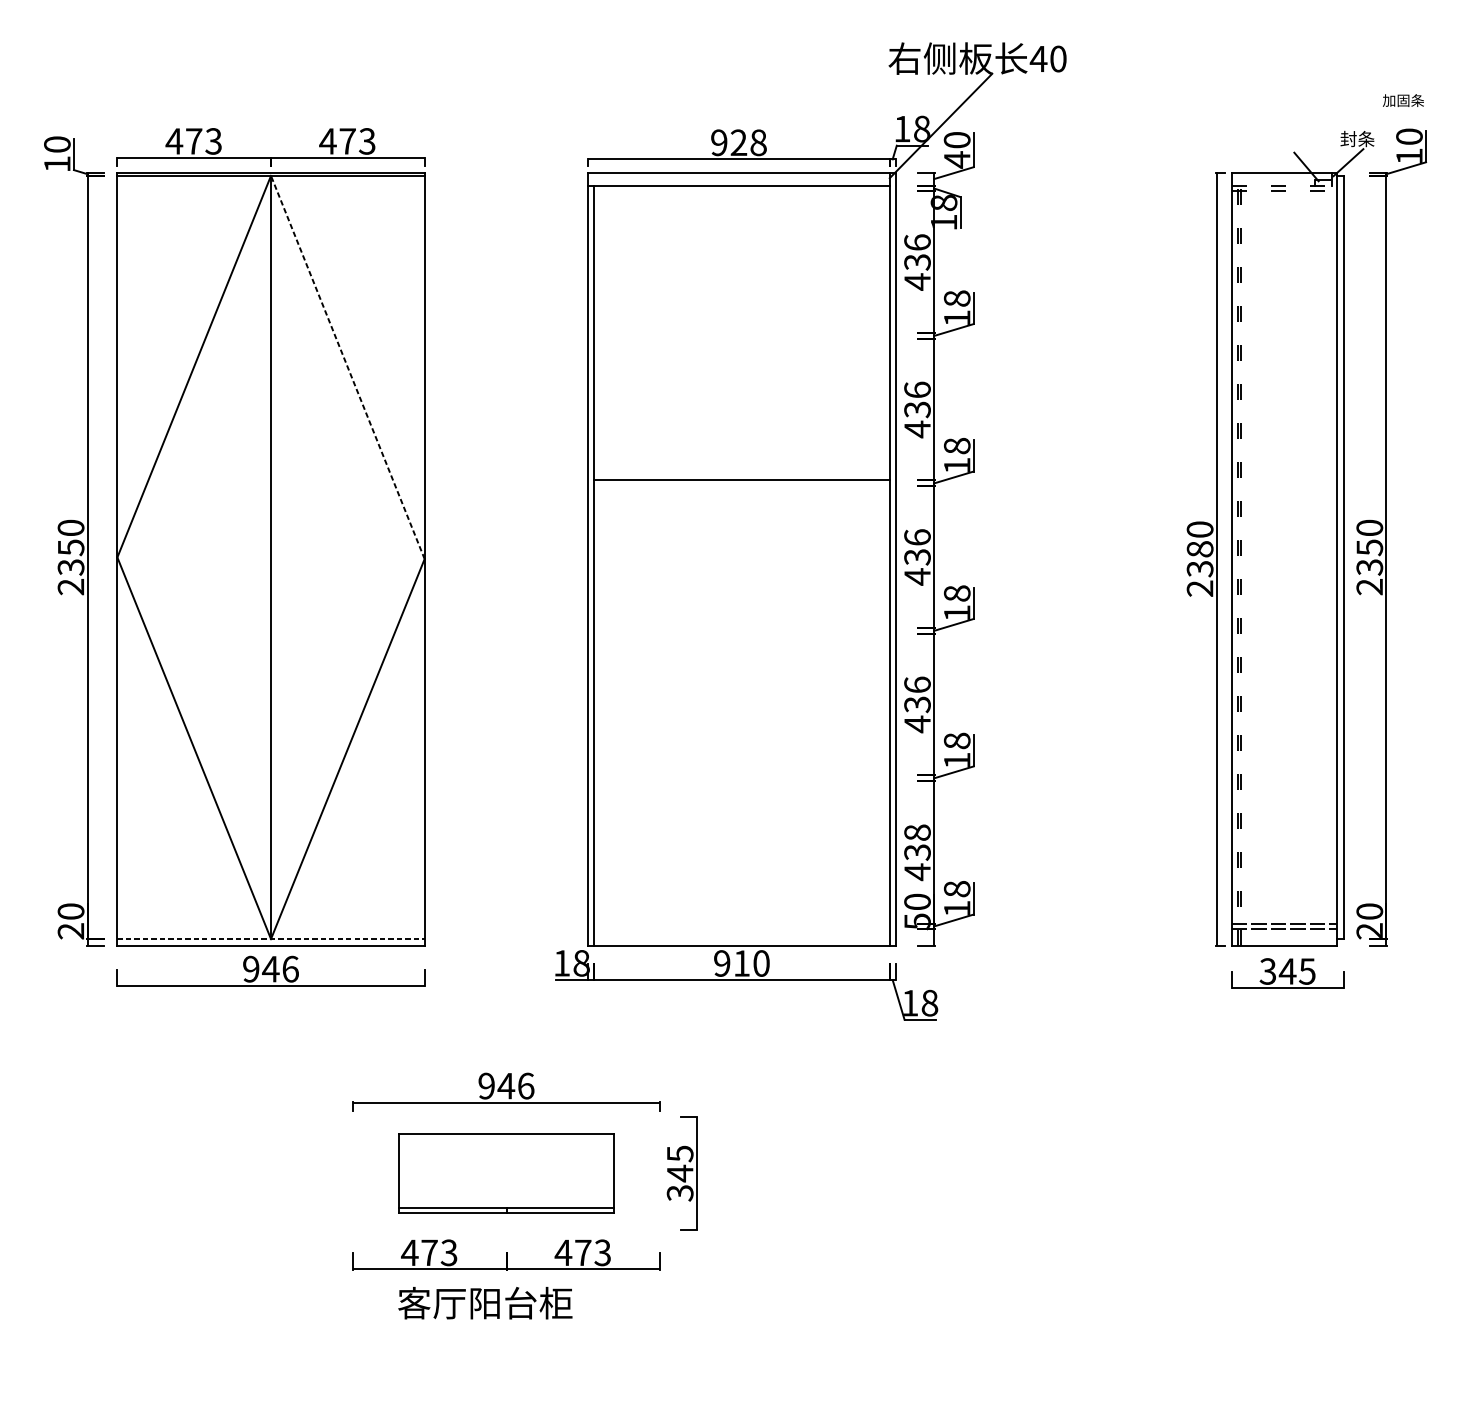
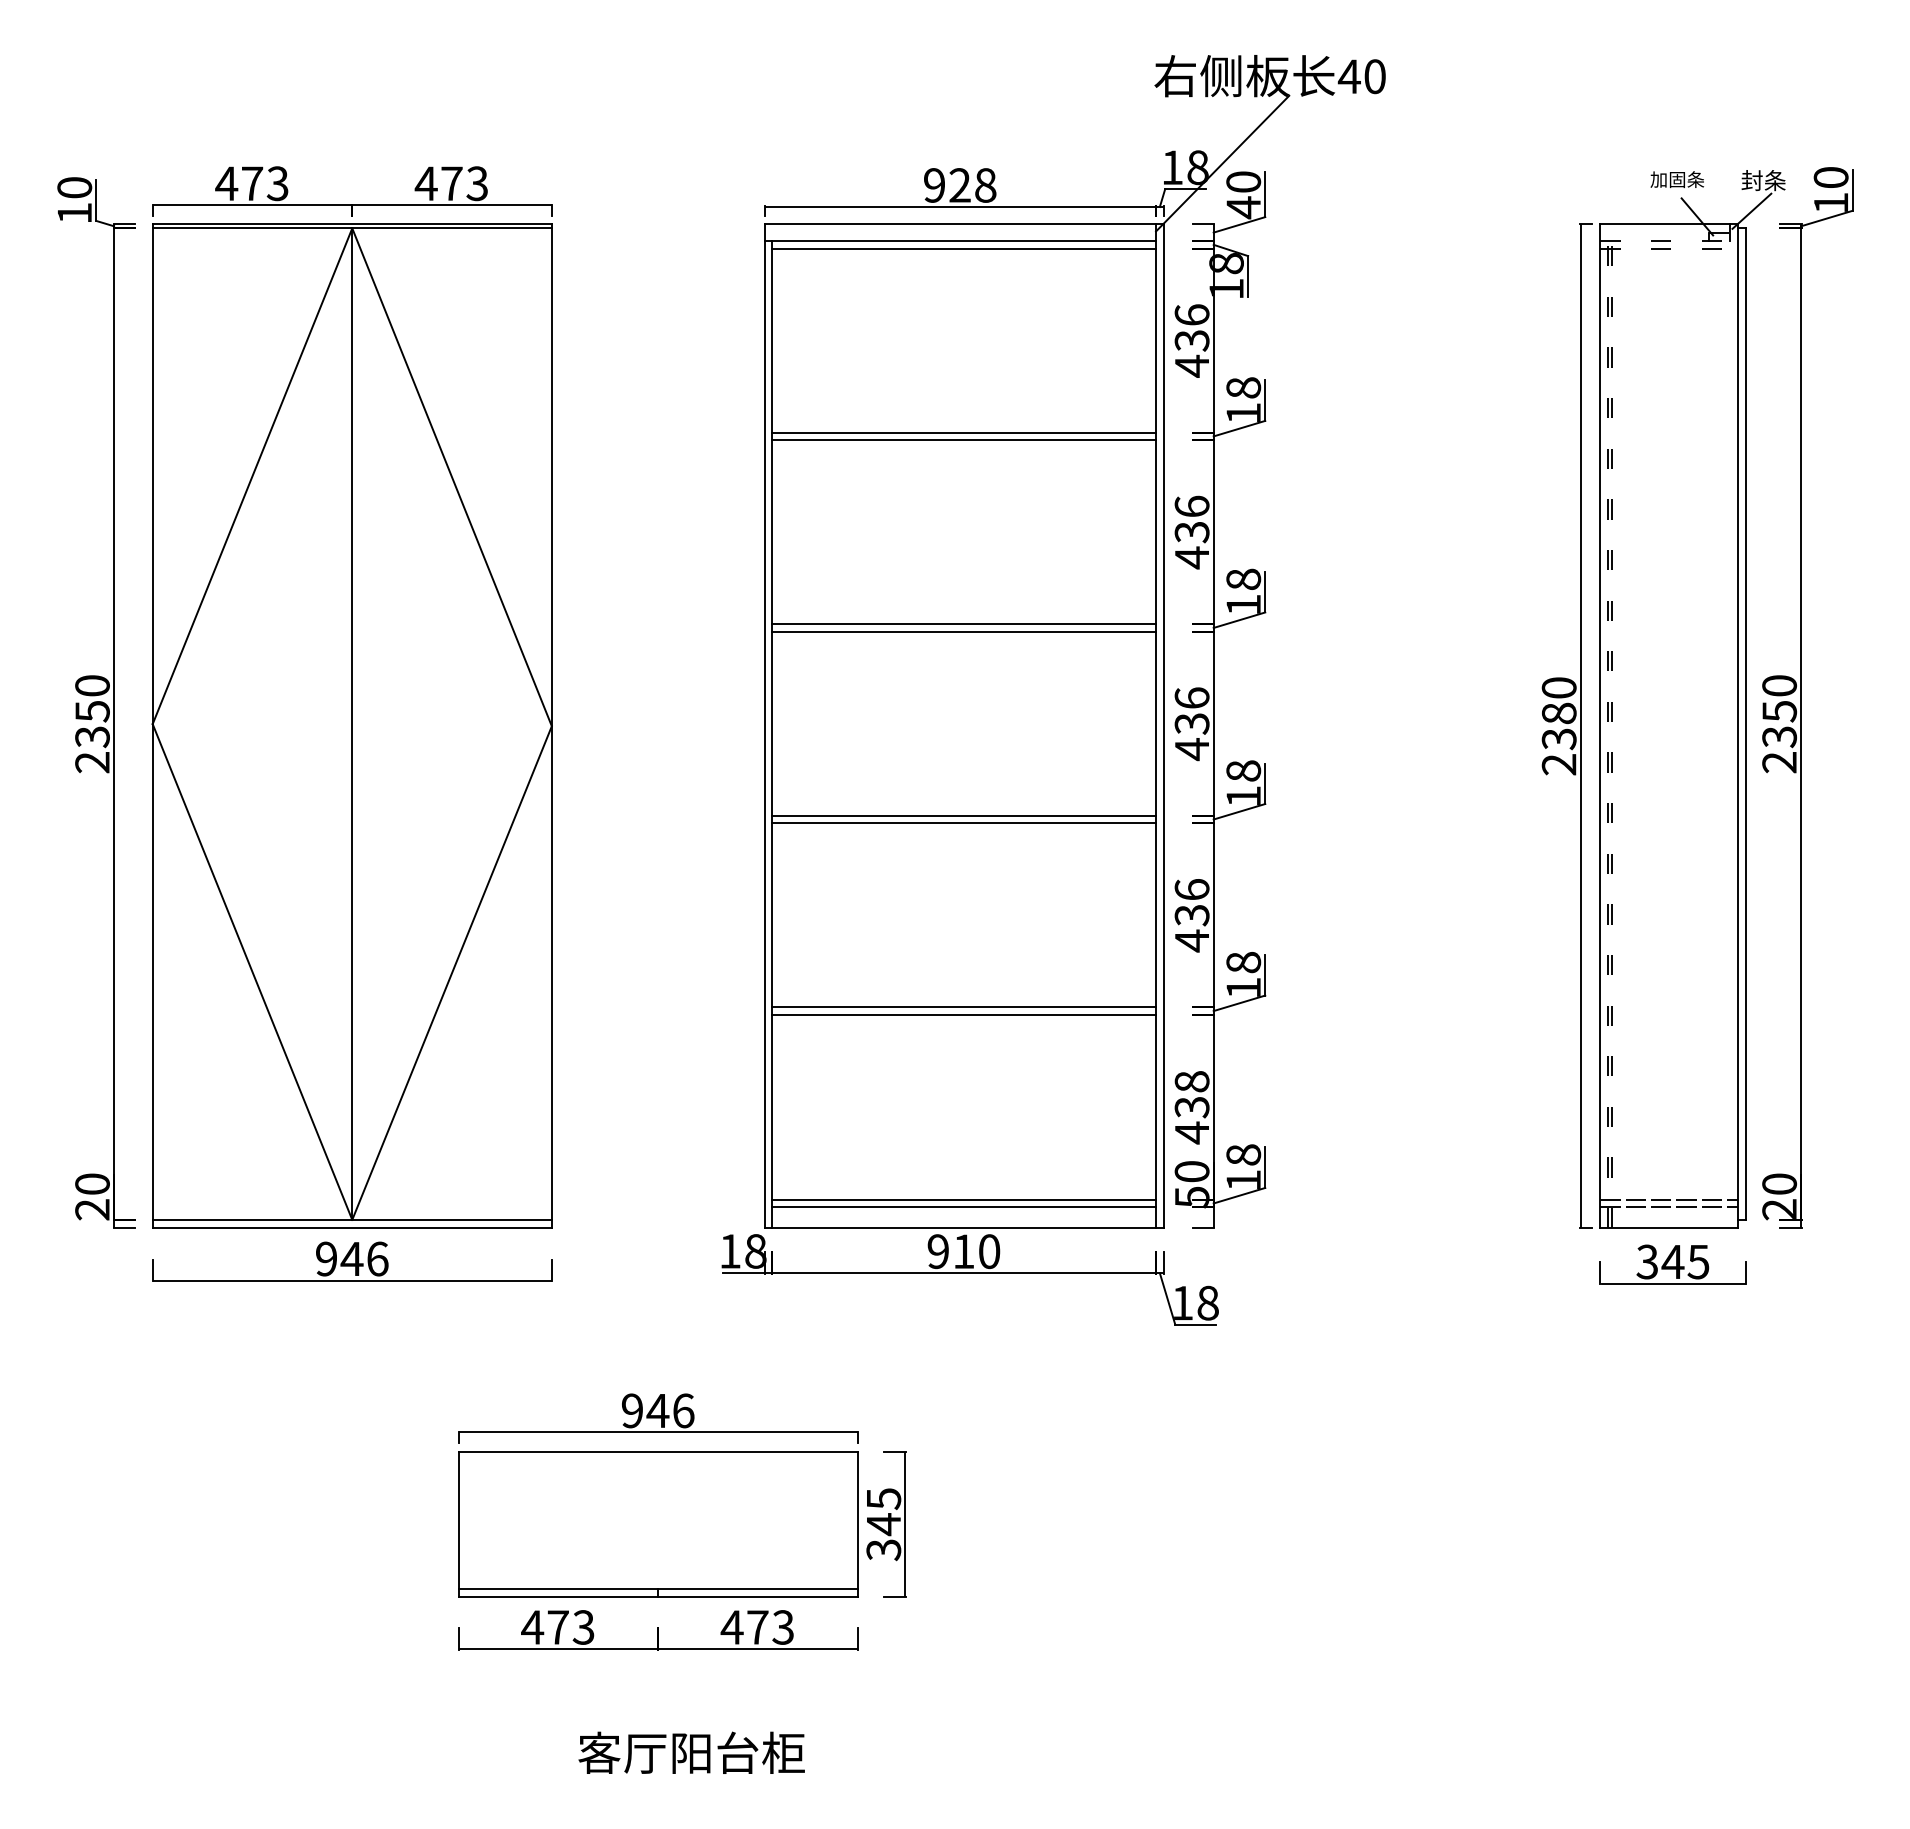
text: (1402, 100) -> (1676, 179), moved
line: (742, 191) -> (964, 248), added
line: (742, 332) -> (964, 432), added
line: (742, 339) -> (964, 440), added
line: (347, 366) -> (451, 476), dashed -> solid
line: (742, 486) -> (964, 631), added
line: (742, 627) -> (964, 815), added
line: (742, 633) -> (964, 823), added
line: (742, 775) -> (964, 1007), added
line: (742, 780) -> (964, 1014), added
line: (742, 923) -> (964, 1199), added
line: (742, 929) -> (964, 1207), added
line: (271, 938) -> (352, 1219), dashed -> solid
part: (506, 1173) -> (658, 1524), size x1.43
text: (485, 1302) -> (691, 1752), moved

